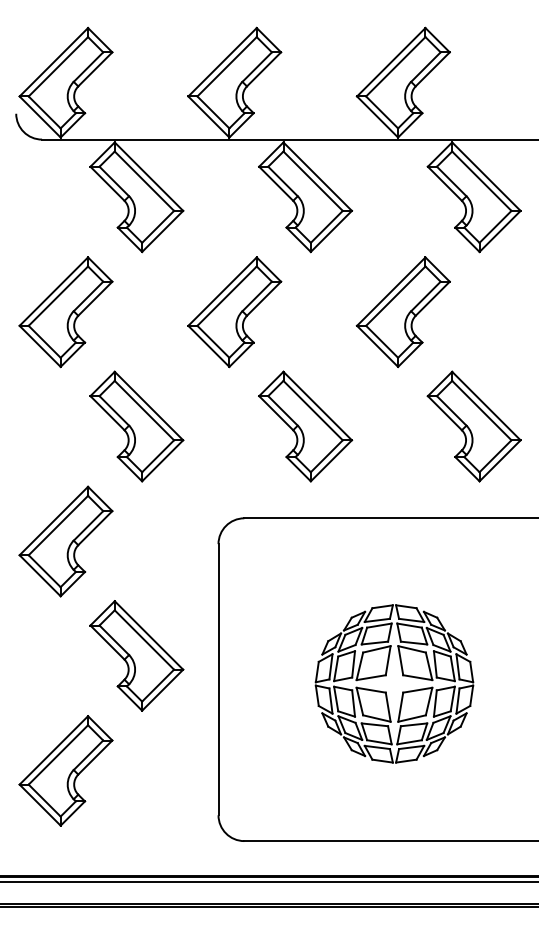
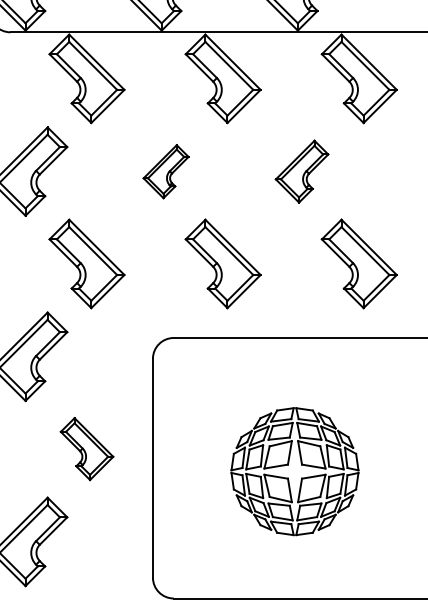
part: (234, 312) -> (165, 171), size x0.6
part: (402, 312) -> (301, 171), size x0.7
part: (136, 655) -> (86, 448), size x0.7

